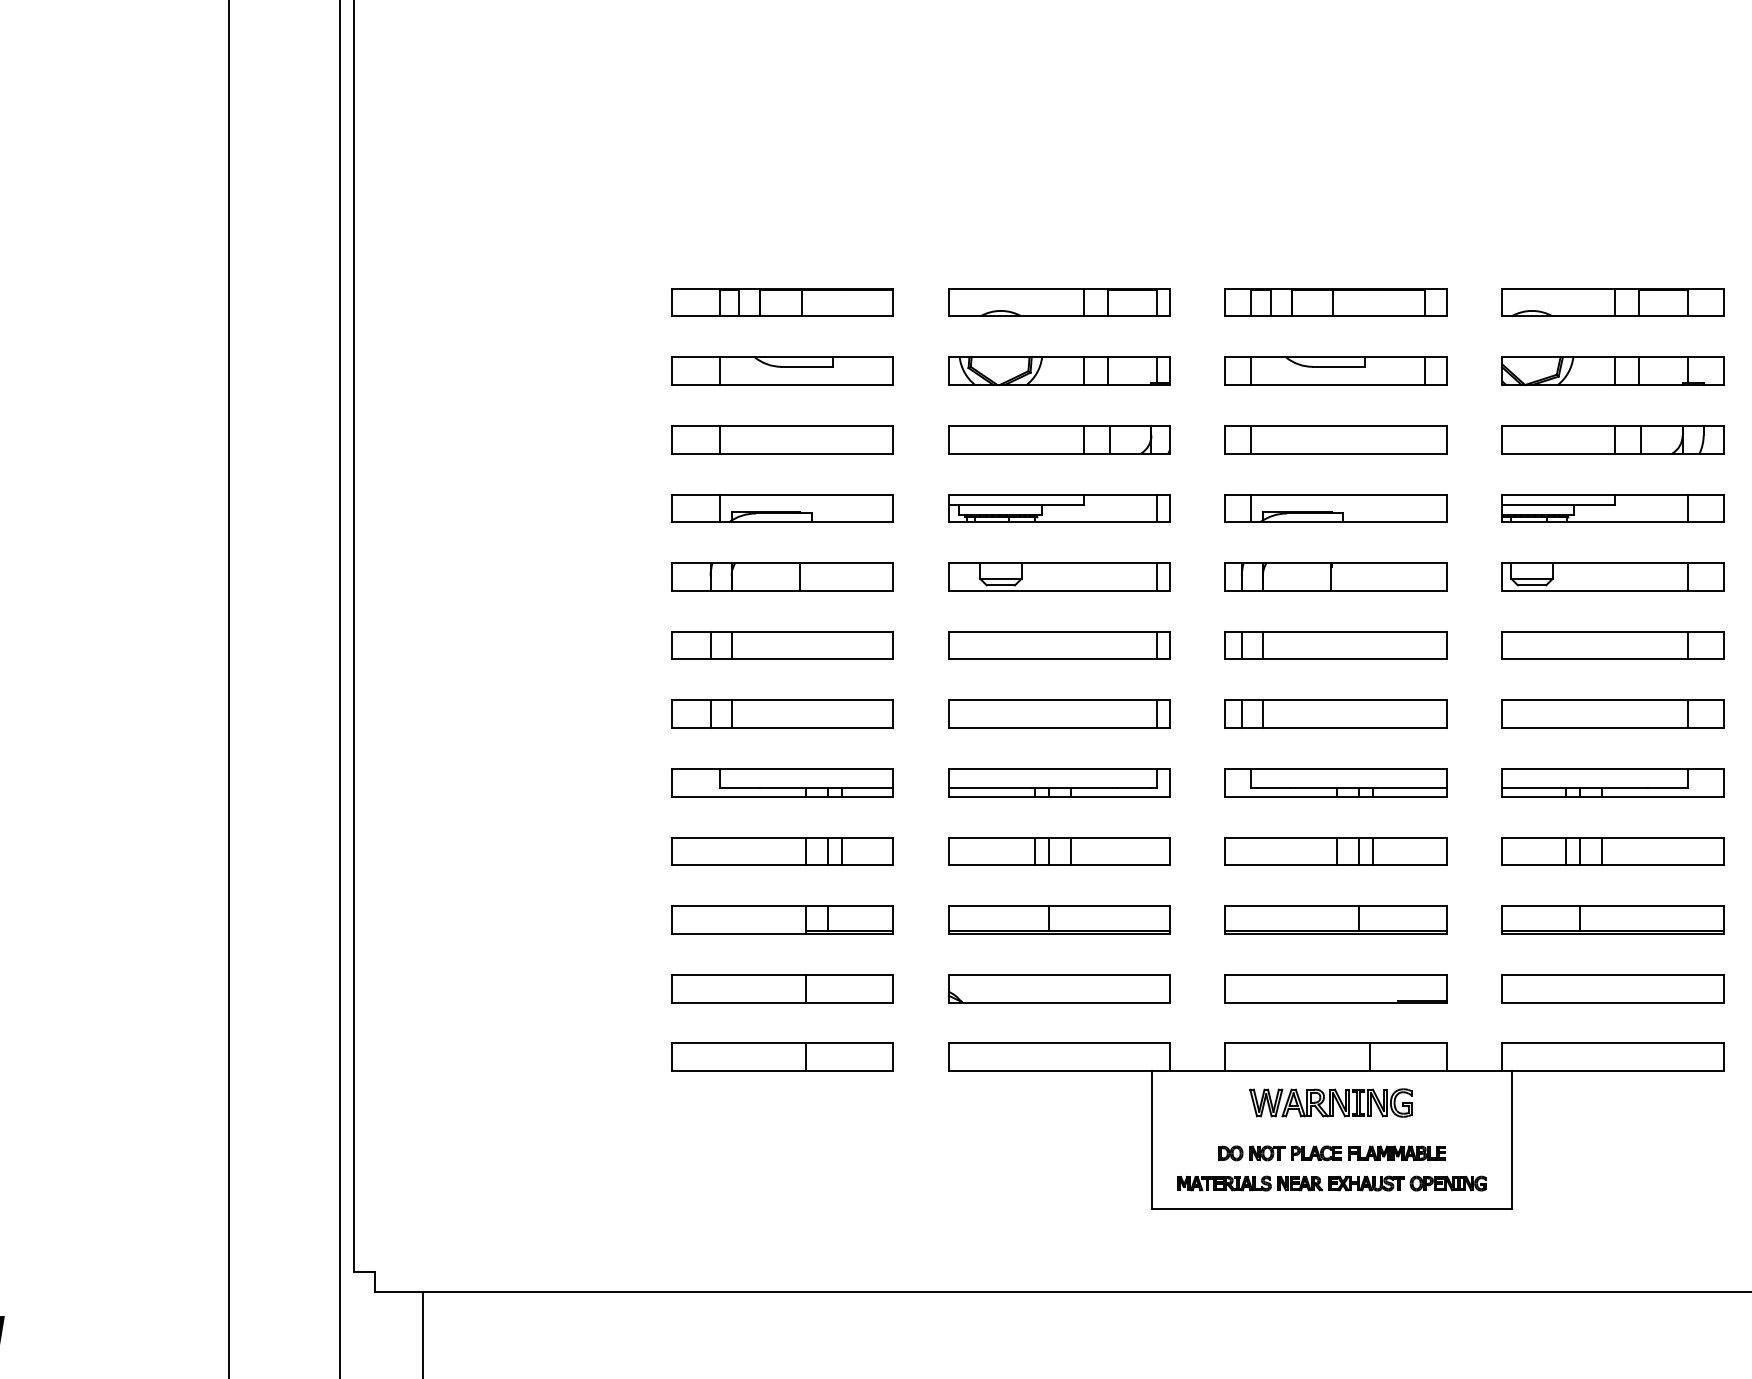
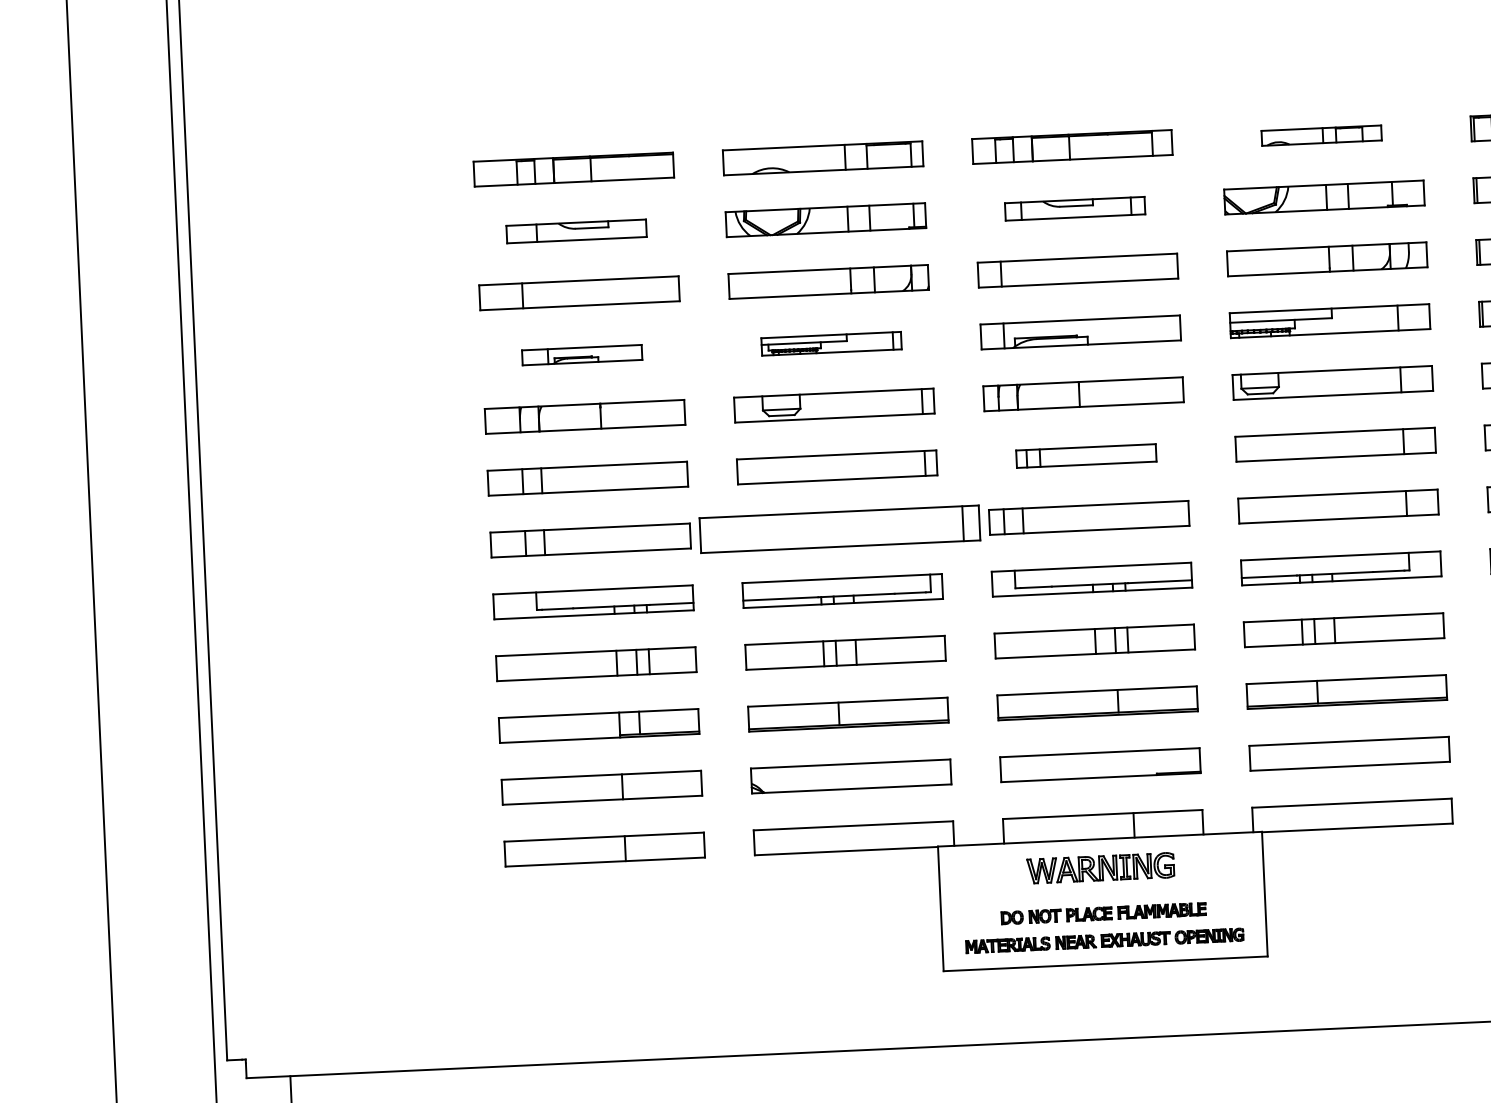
part: (1612, 302) -> (1321, 135), size x0.6
part: (782, 370) -> (576, 230), size x0.7
part: (1335, 370) -> (1074, 208), size x0.7
part: (782, 508) -> (582, 355), size x0.6
part: (1059, 508) -> (831, 343), size x0.7
part: (1335, 645) -> (1085, 456), size x0.7
part: (1059, 713) -> (839, 528), size x1.4

